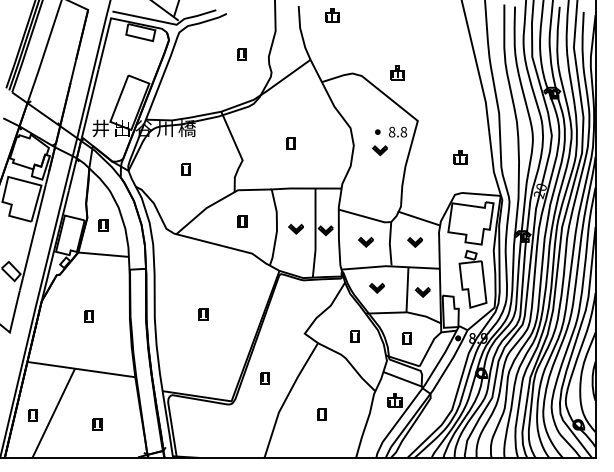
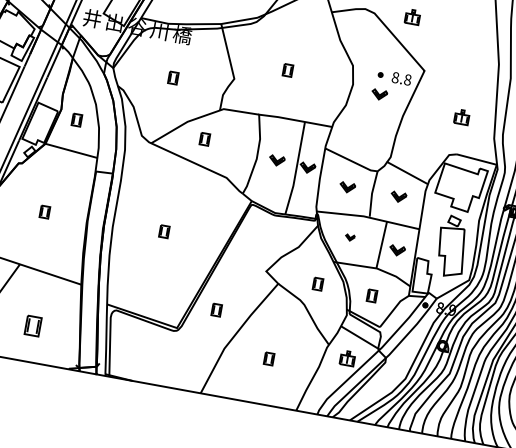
part: (242, 221) -> (204, 139), moved
part: (376, 288) -> (349, 237), size x0.6
part: (97, 424) -> (32, 326), size x1.6

